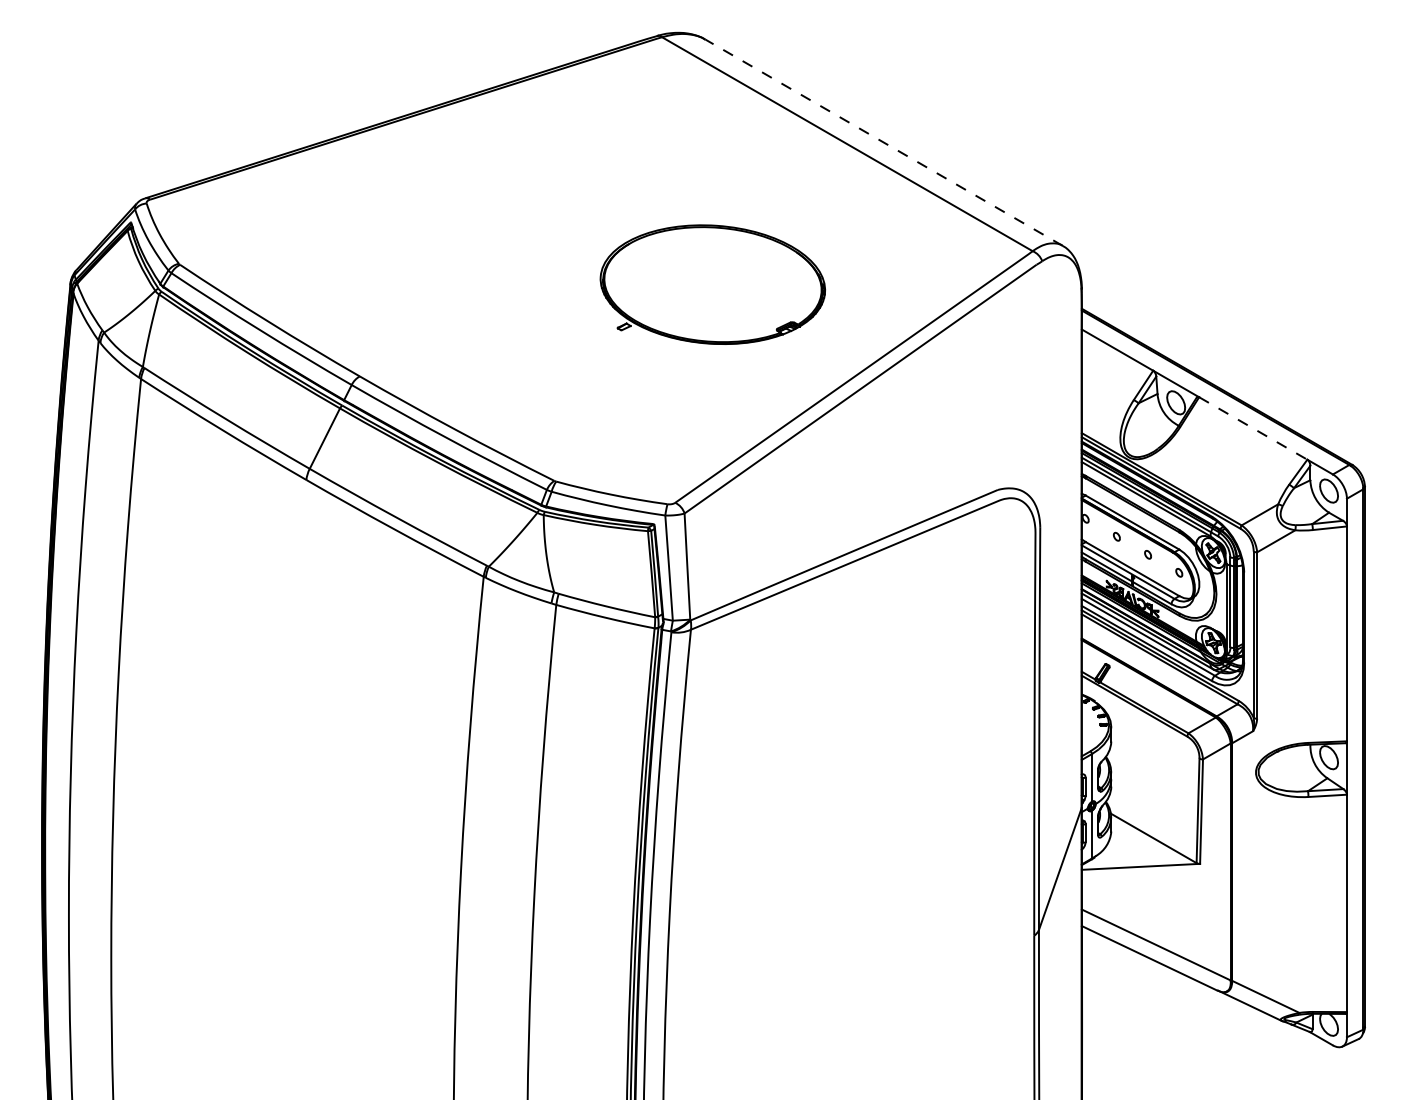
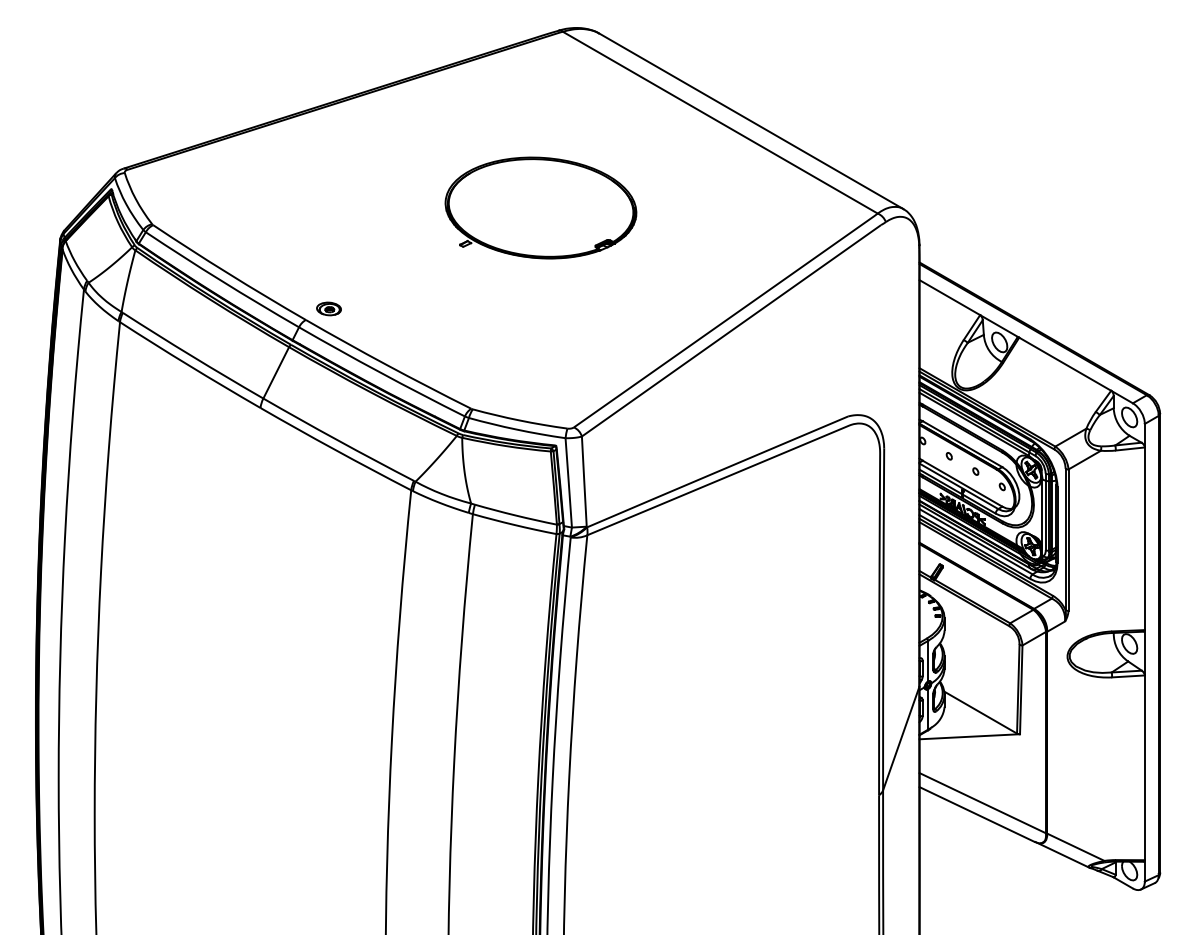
line: (884, 142) -> (751, 121), dashed -> solid
part: (712, 284) -> (540, 207), moved
part: (386, 362) -> (328, 308), added
line: (1253, 428) -> (1065, 364), dashed -> solid

